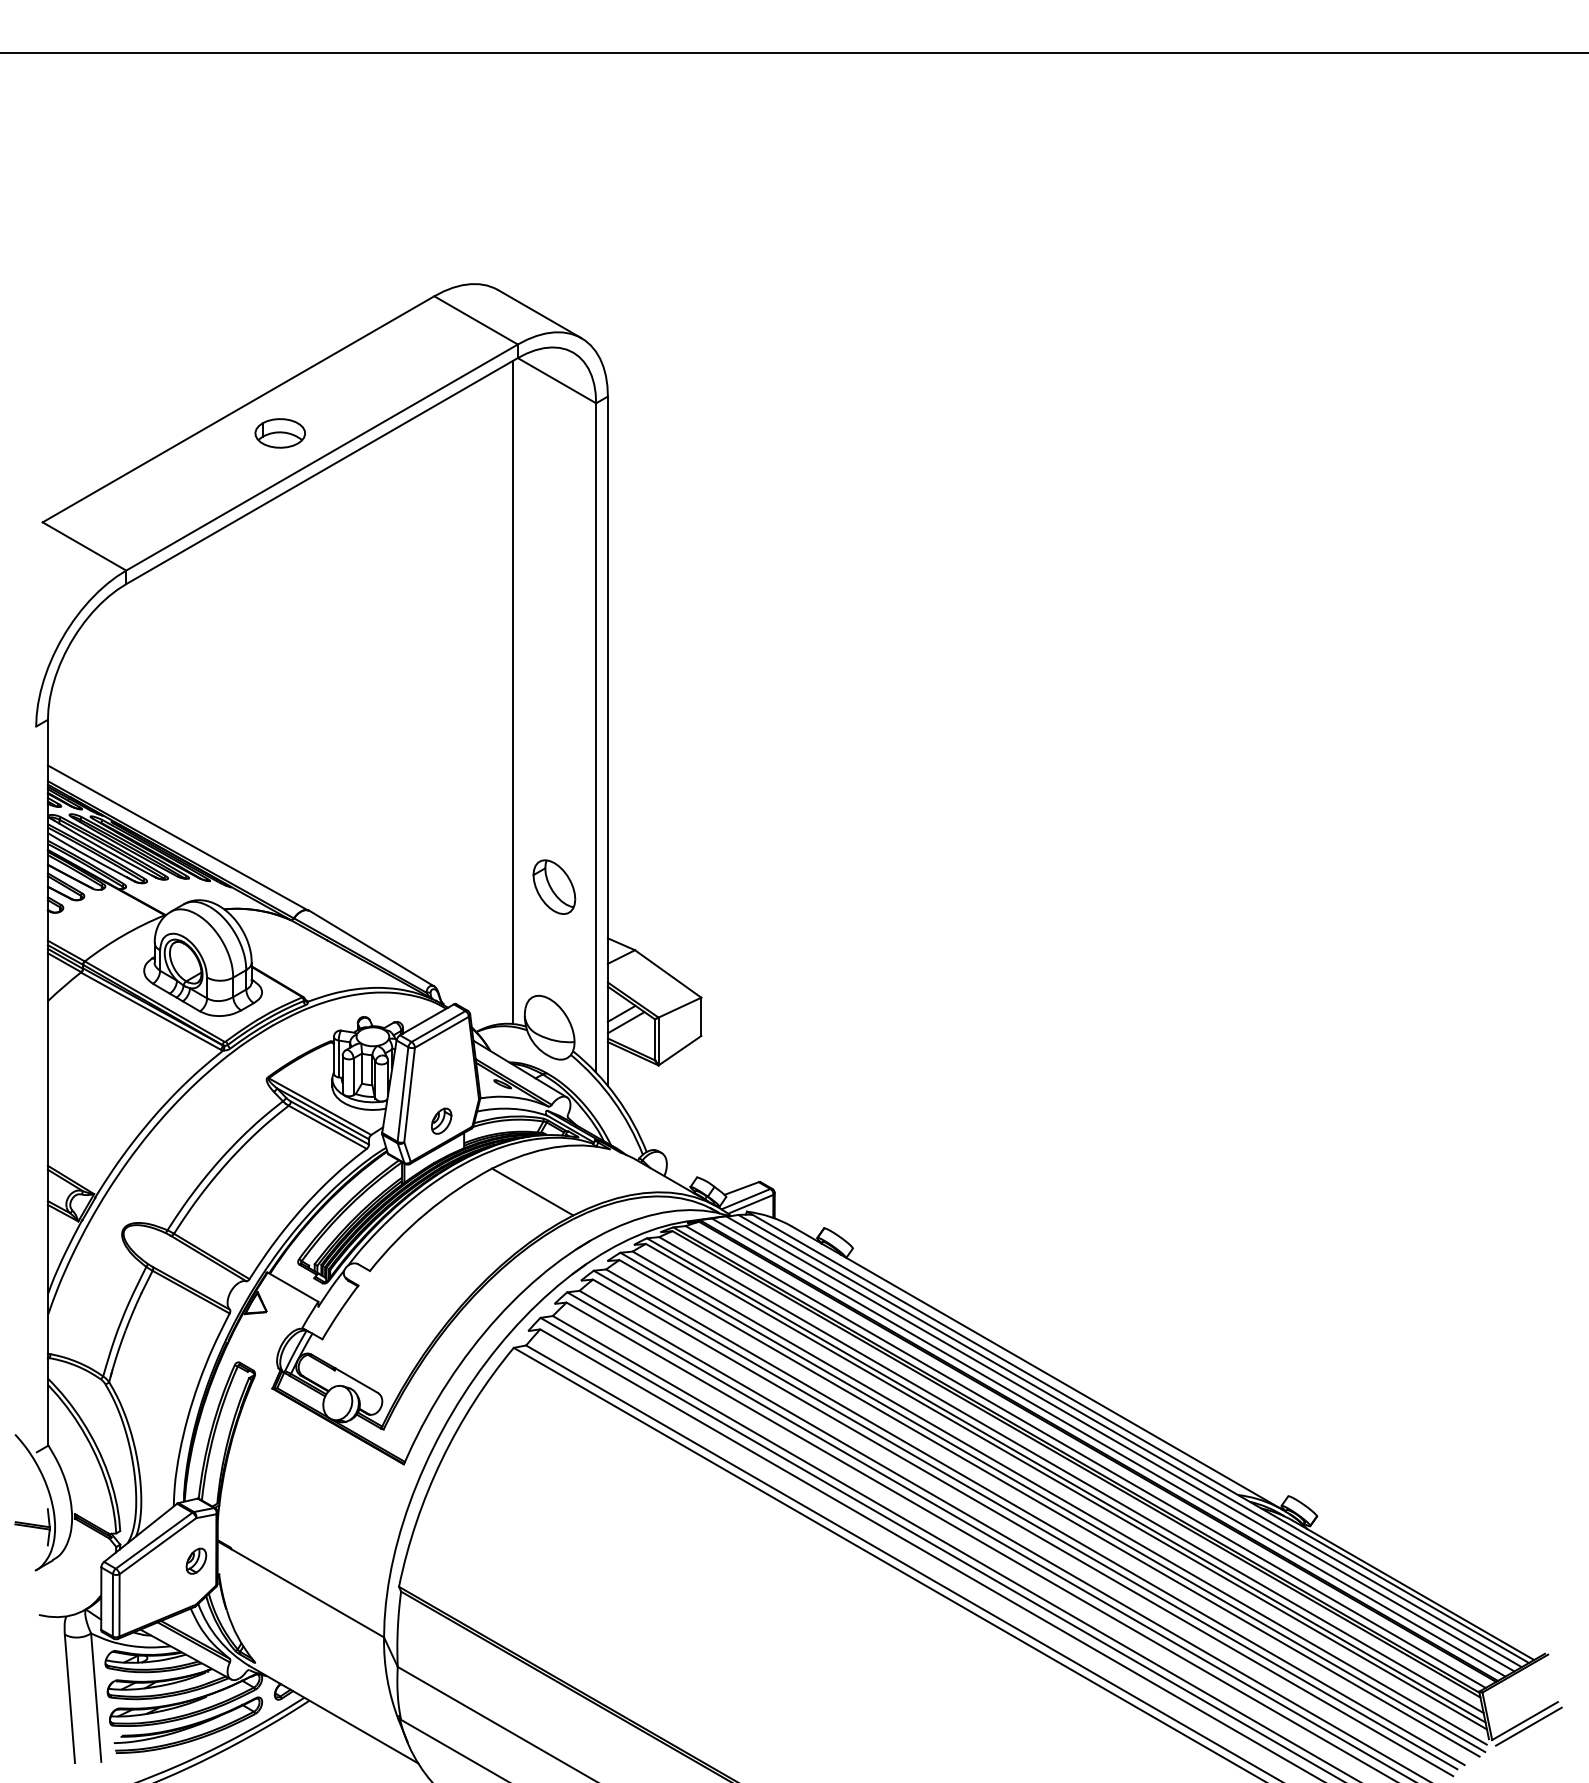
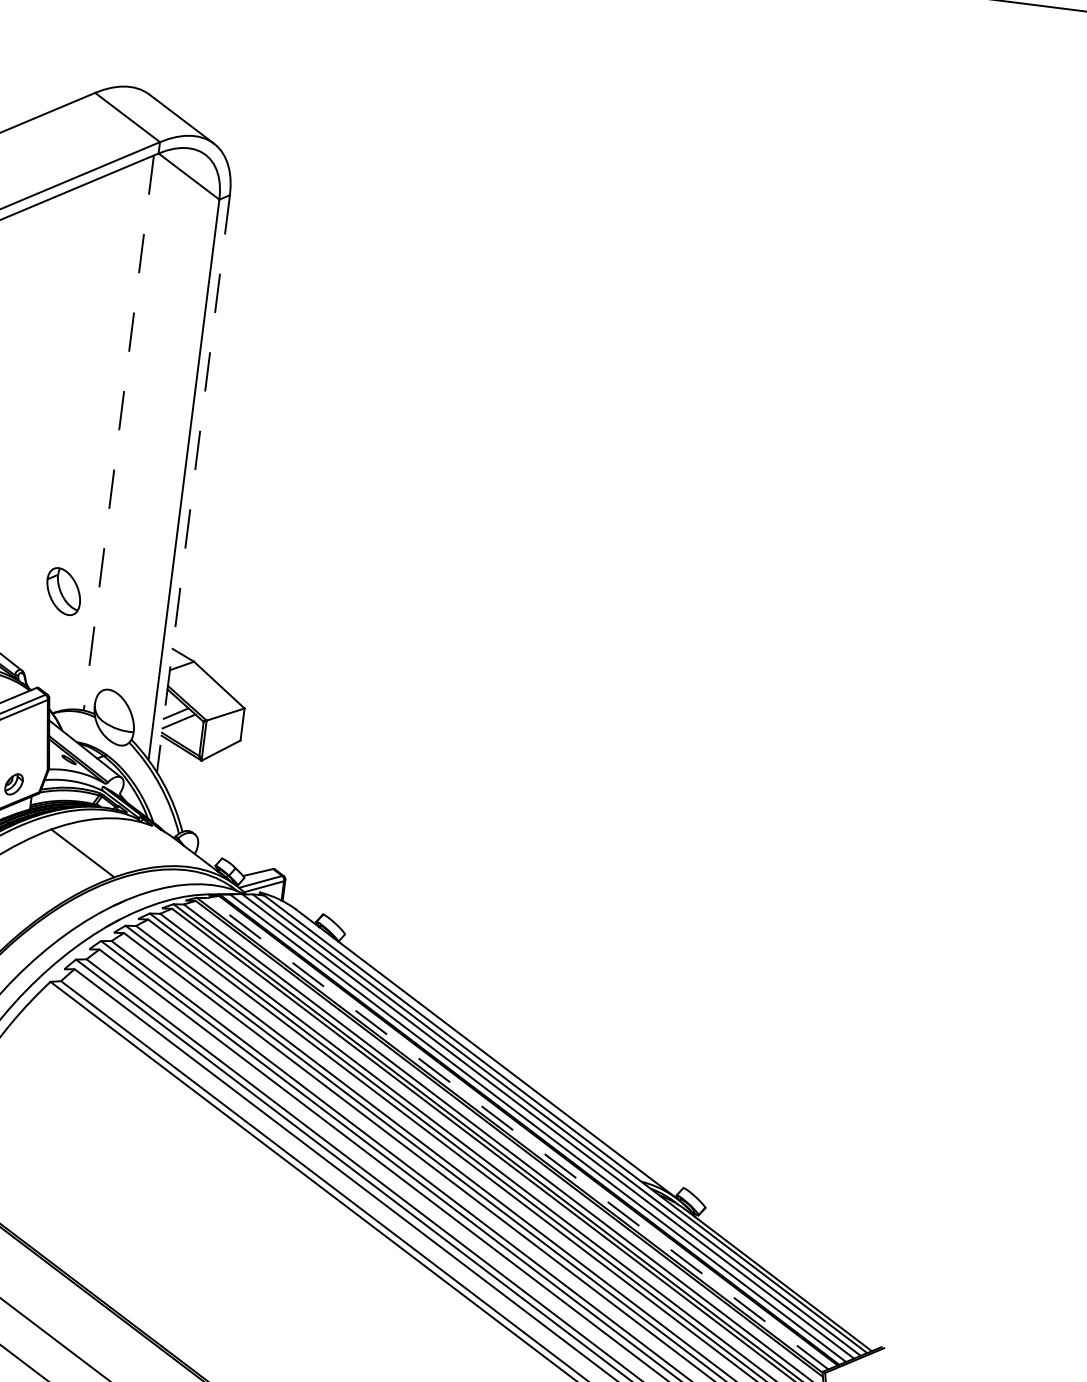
line: (512, 692) -> (118, 432), solid -> dashed
line: (607, 741) -> (193, 484), solid -> dashed
part: (554, 886) -> (63, 591), moved
line: (1085, 1457) -> (517, 1134), solid -> dashed

